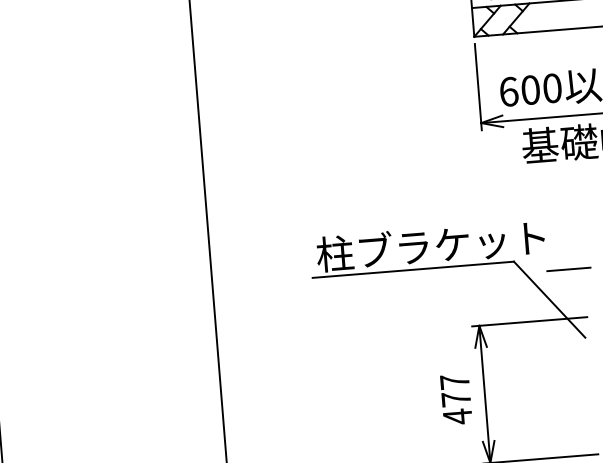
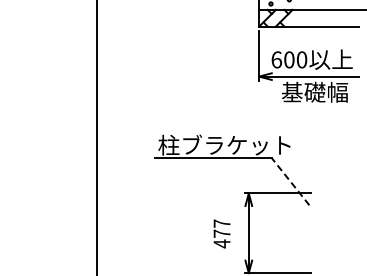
line: (567, 270) -> (302, 165), removed
line: (549, 299) -> (290, 181), solid -> dashed
text: (455, 398) -> (221, 233), moved

